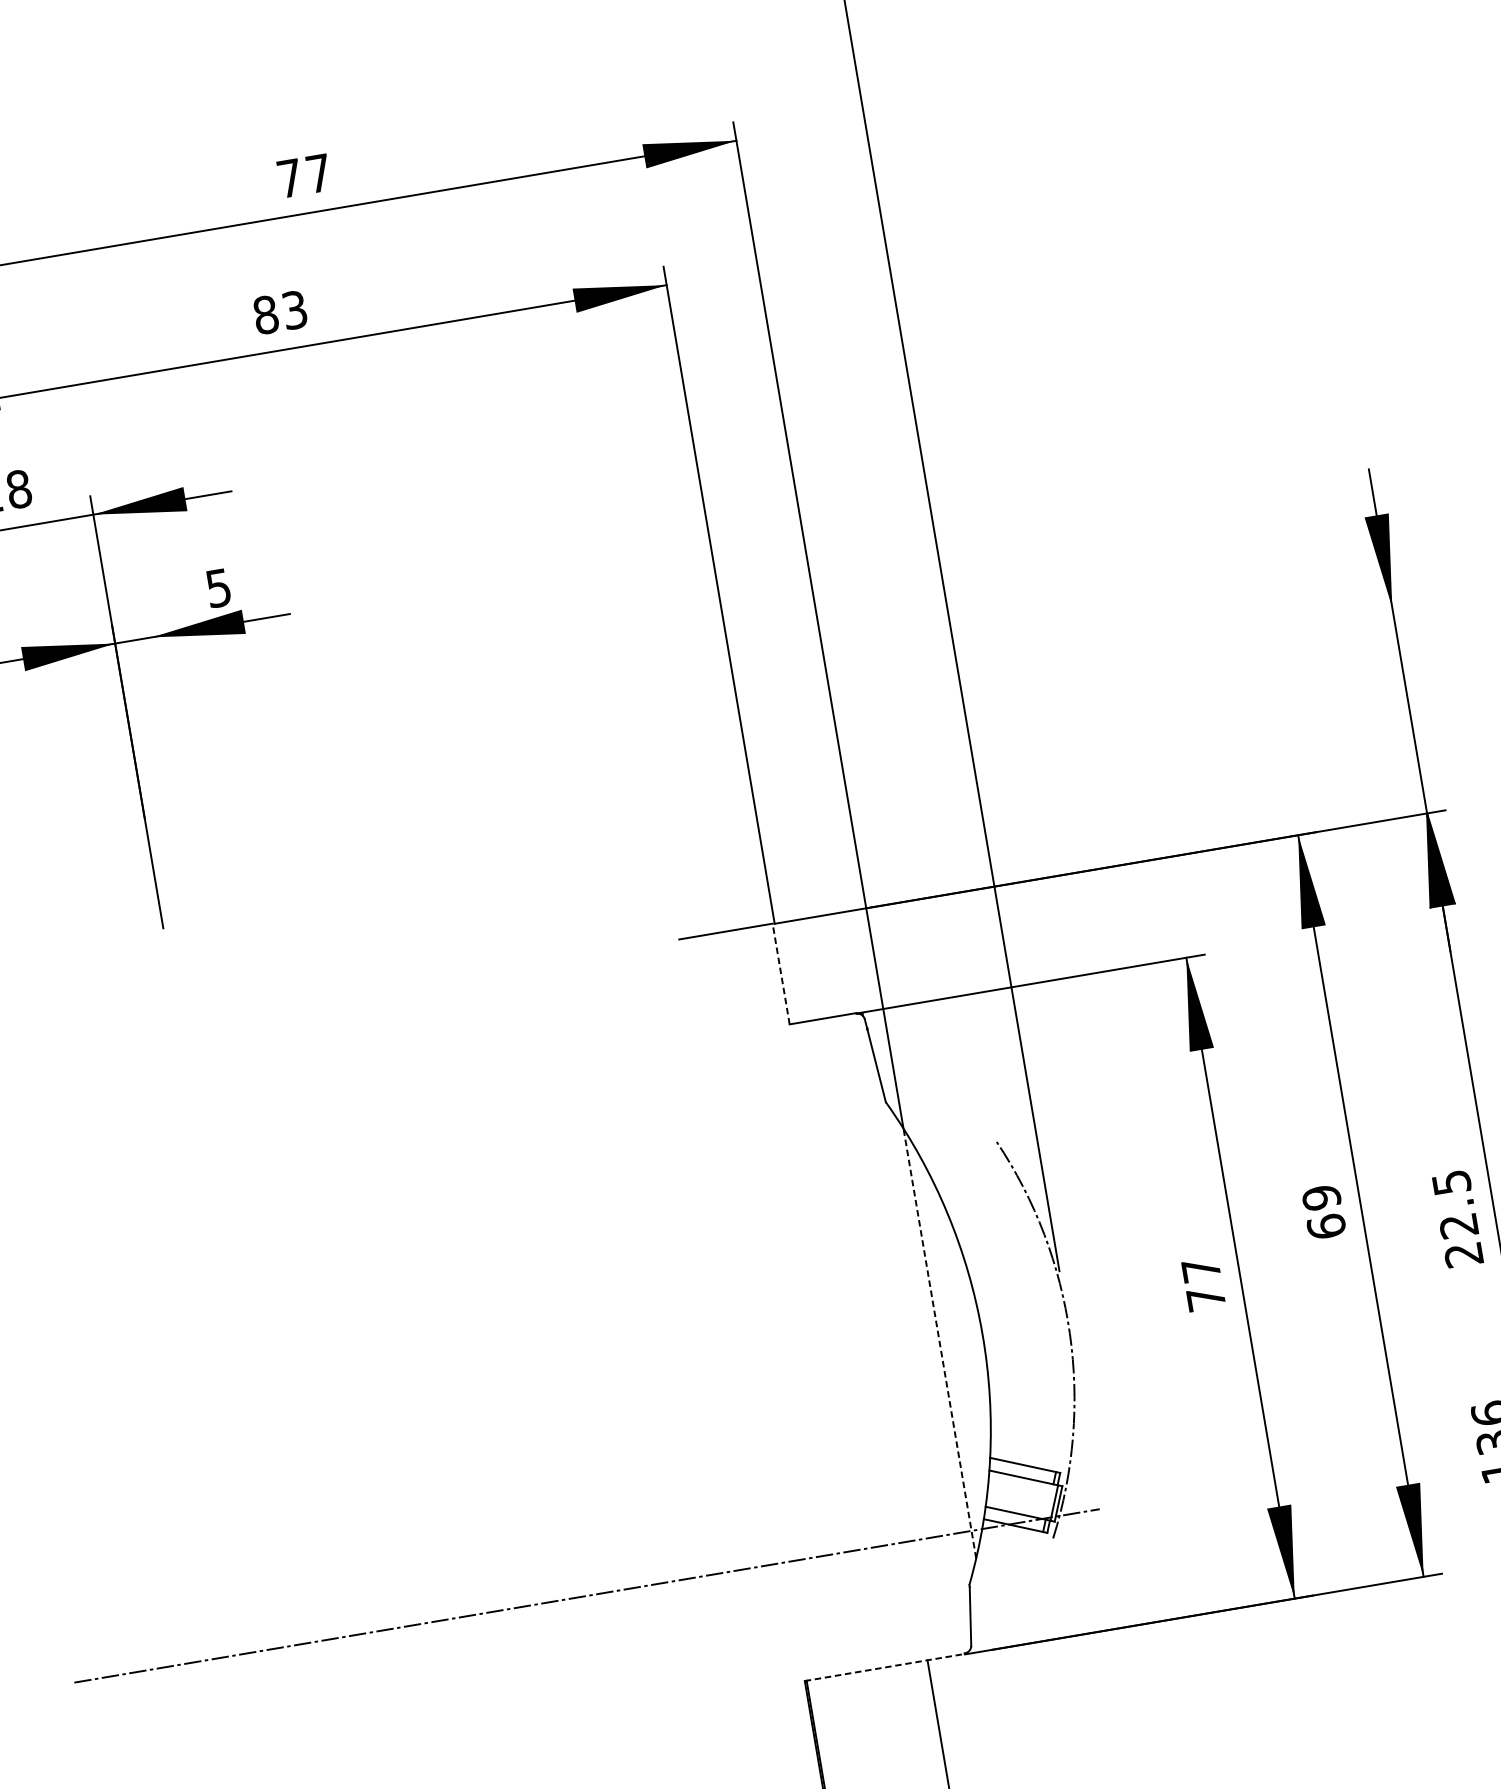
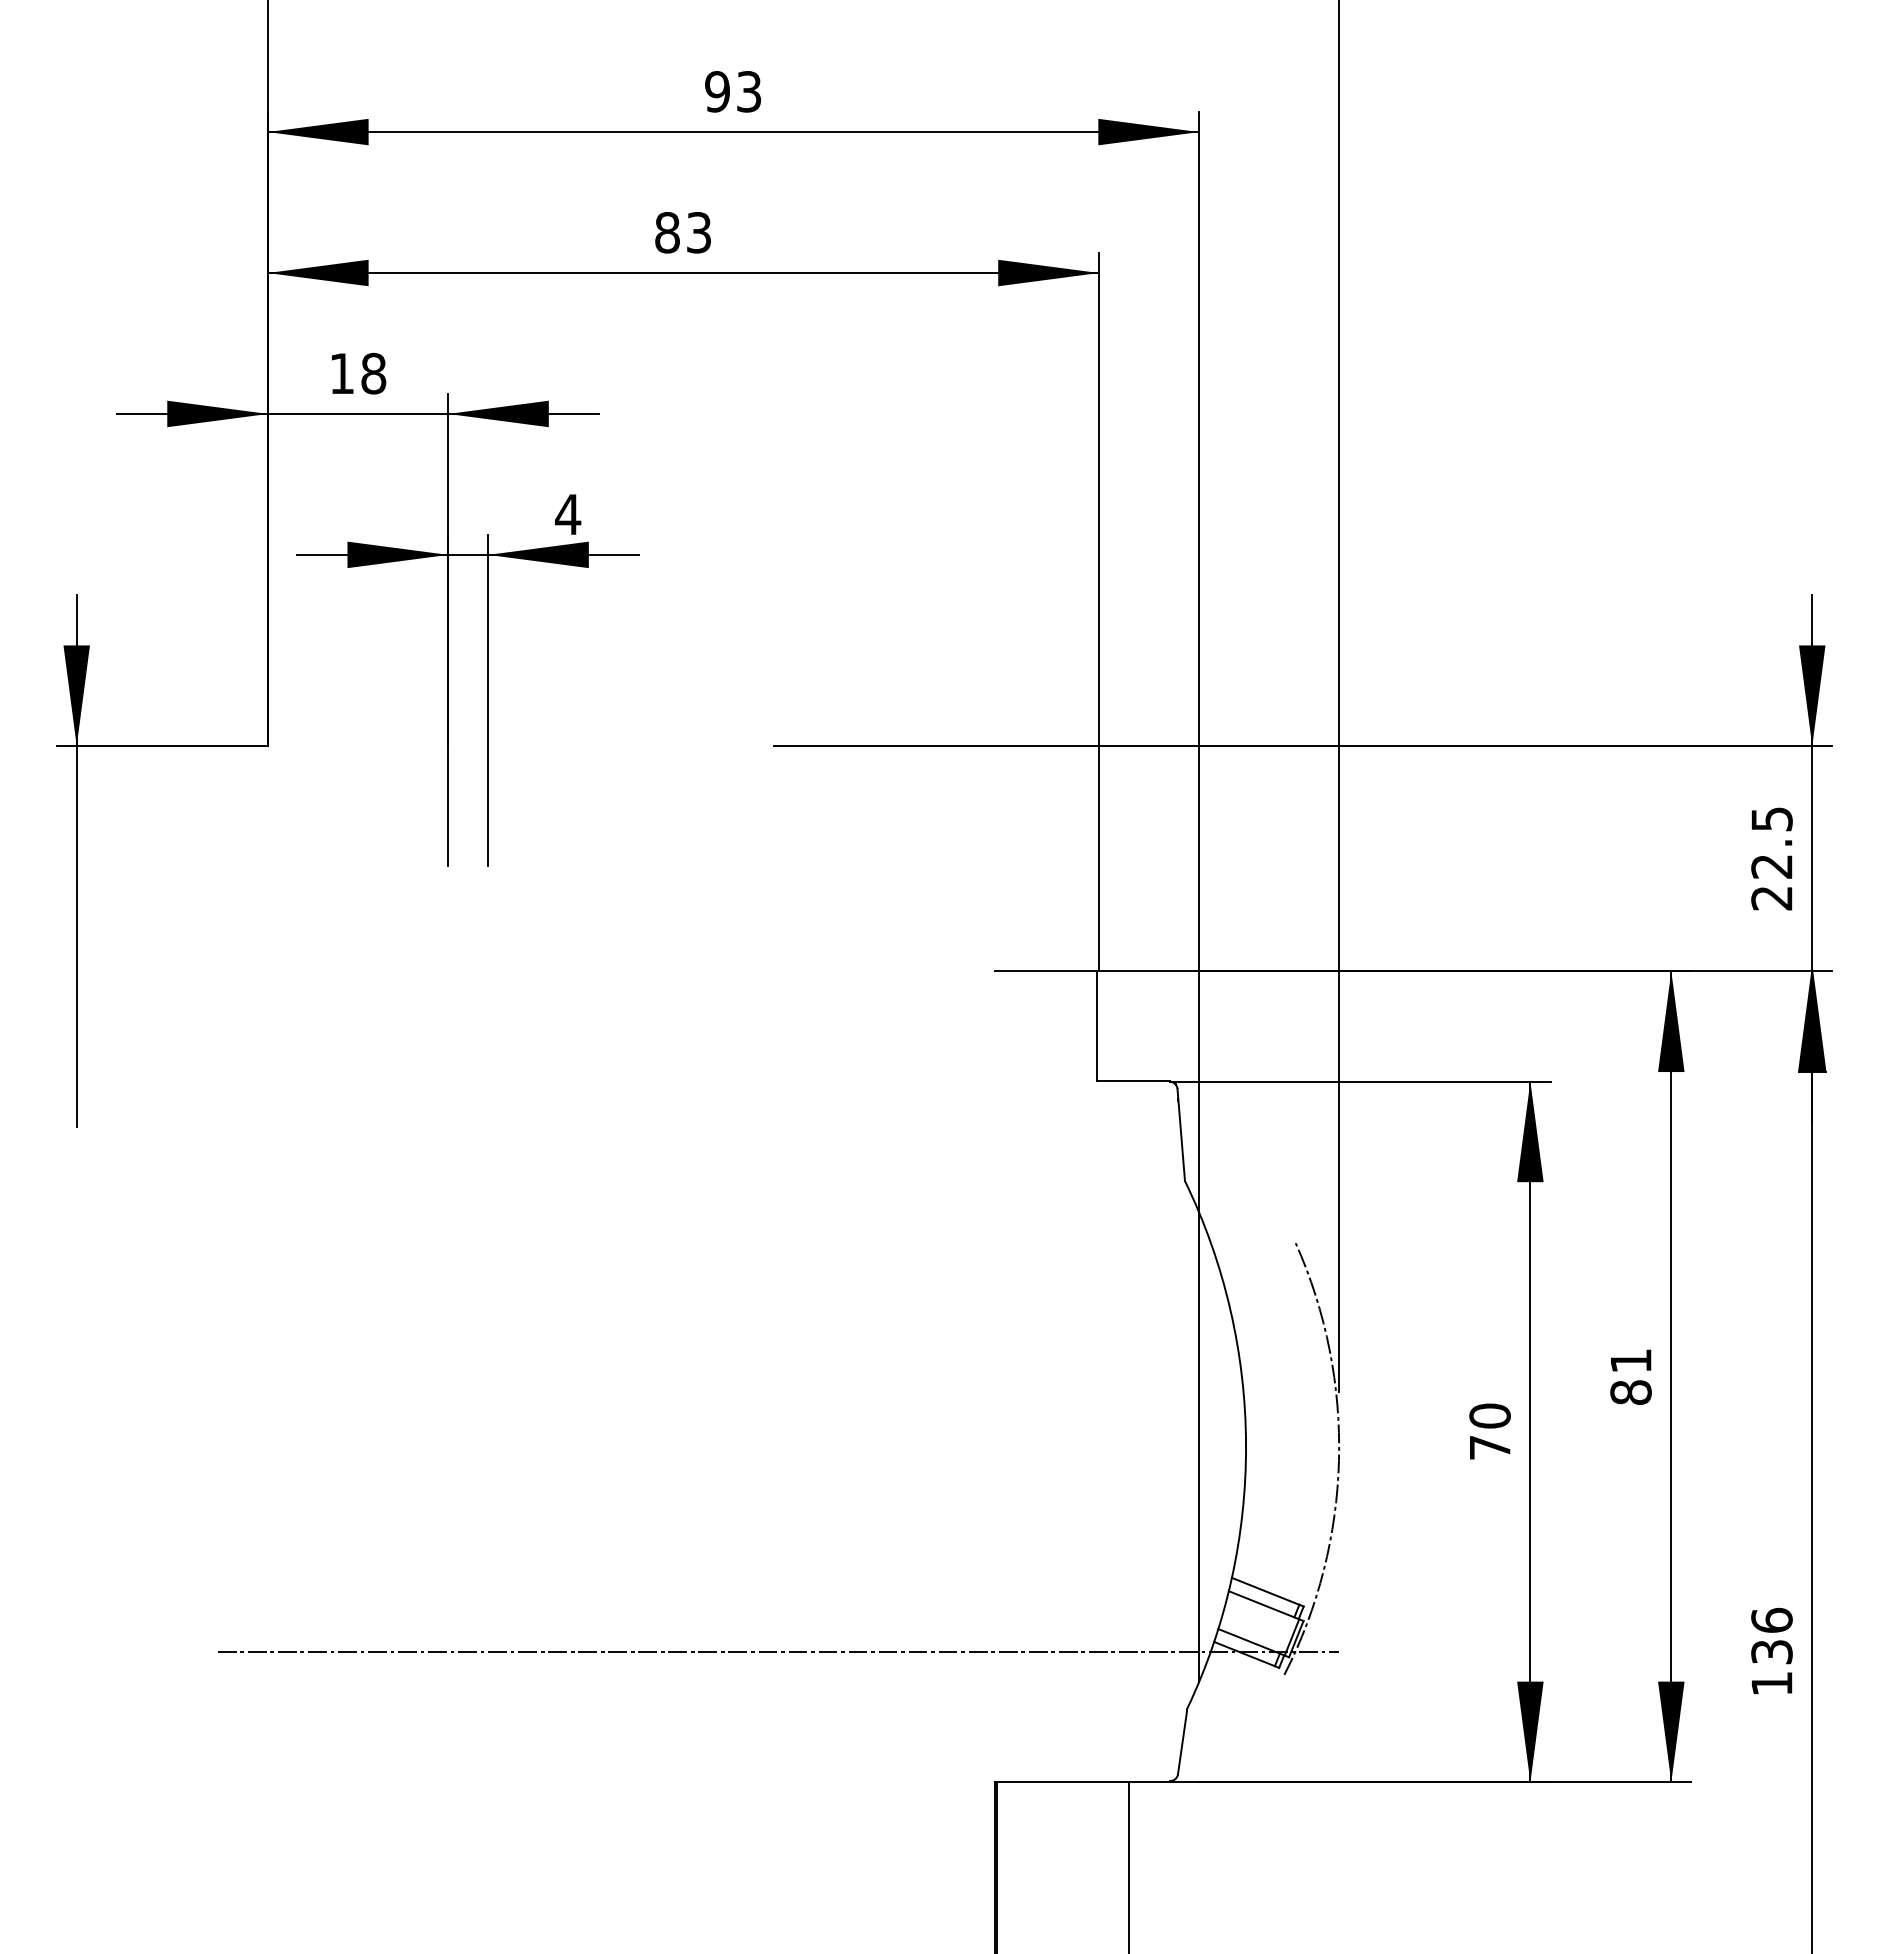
text: (304, 175) -> (733, 91), 77 -> 93
text: (218, 588) -> (568, 514), 5 -> 4
line: (926, 686) -> (1302, 746), added
line: (174, 770) -> (488, 700), added
line: (780, 973) -> (1096, 1025), dashed -> solid
text: (1323, 1212) -> (1630, 1376), 69 -> 81
text: (1457, 1218) -> (1771, 858), moved
text: (1200, 1269) -> (1489, 1415), 77 -> 70
line: (940, 1342) -> (1199, 1446), dashed -> solid
line: (885, 1667) -> (1082, 1781), dashed -> solid

